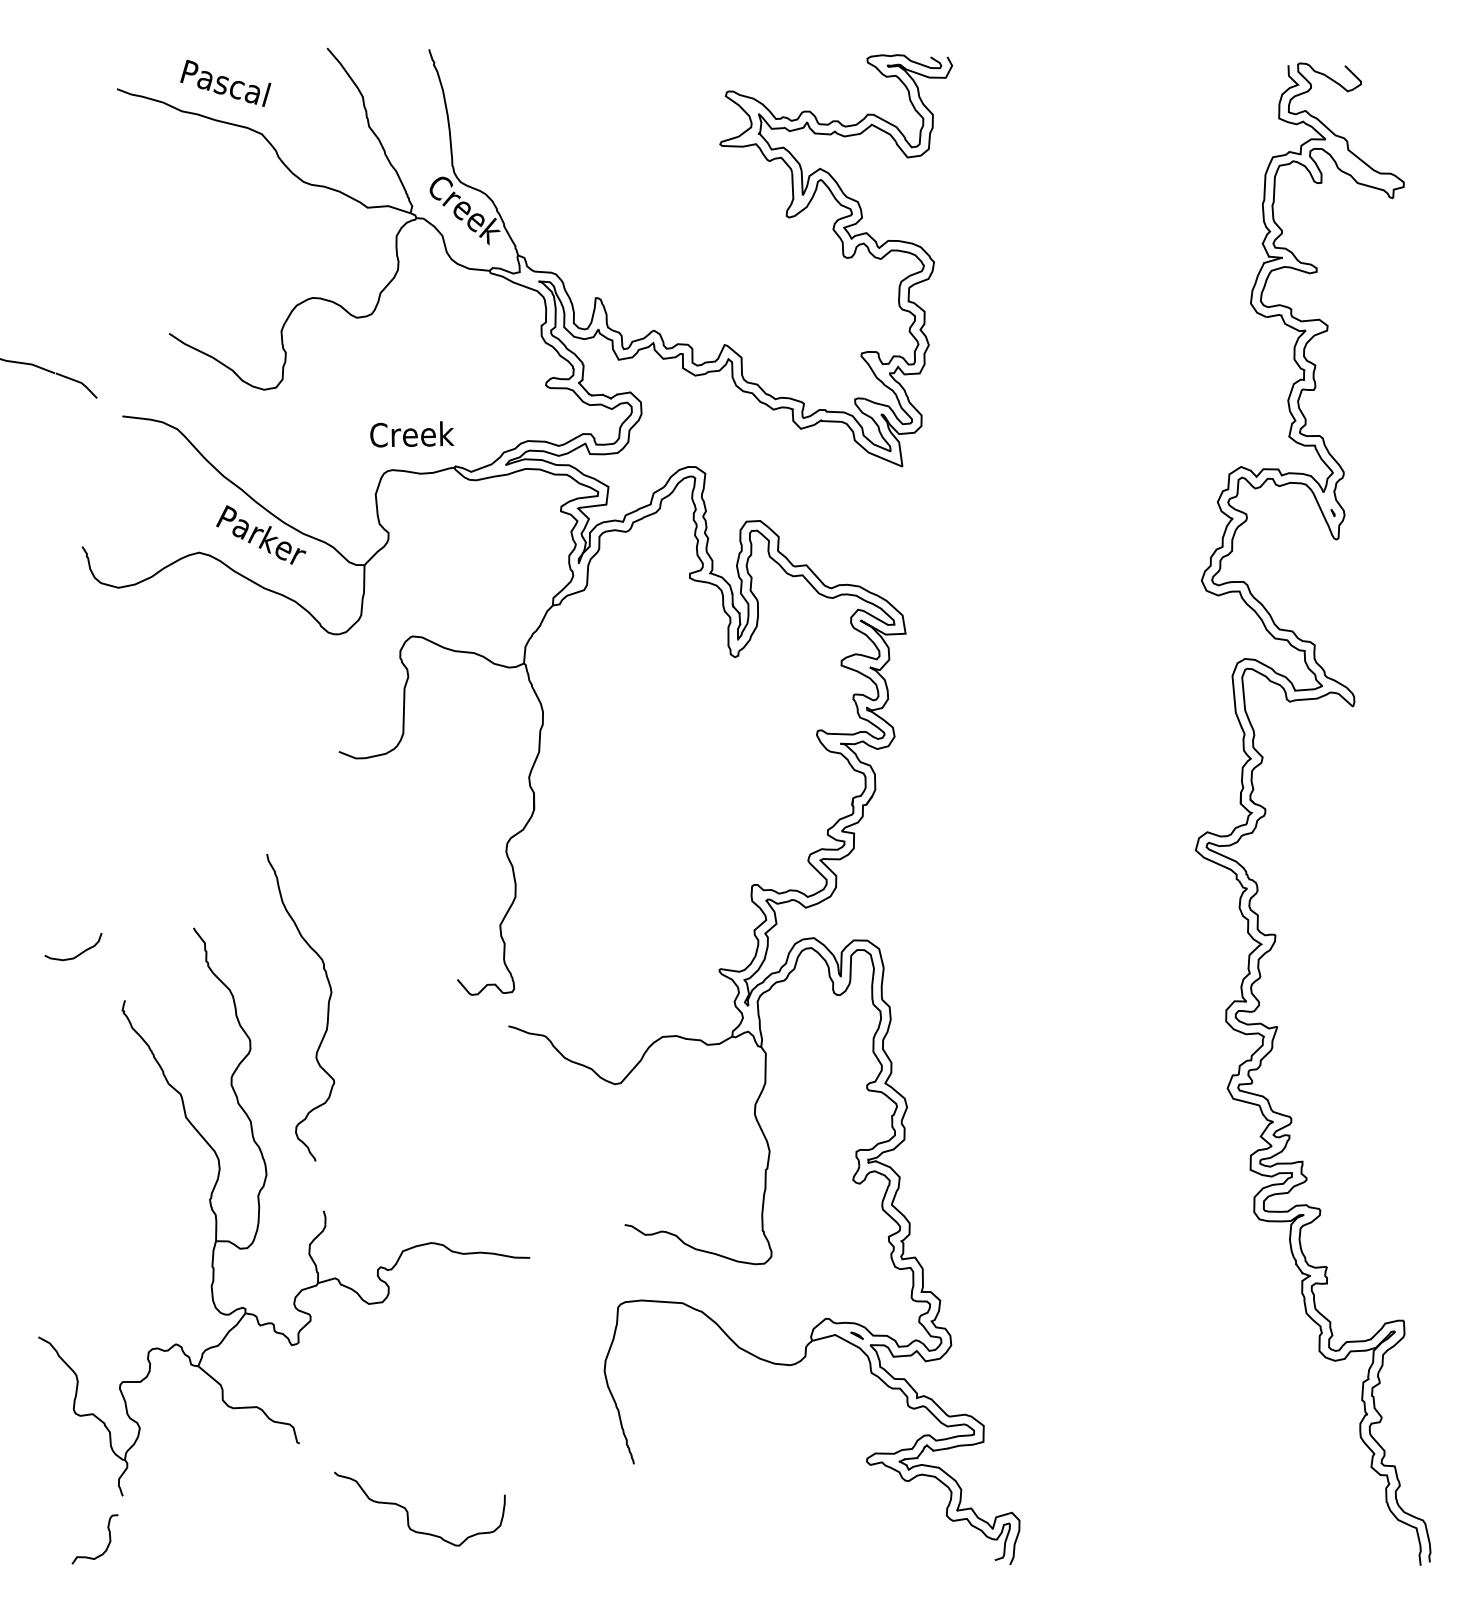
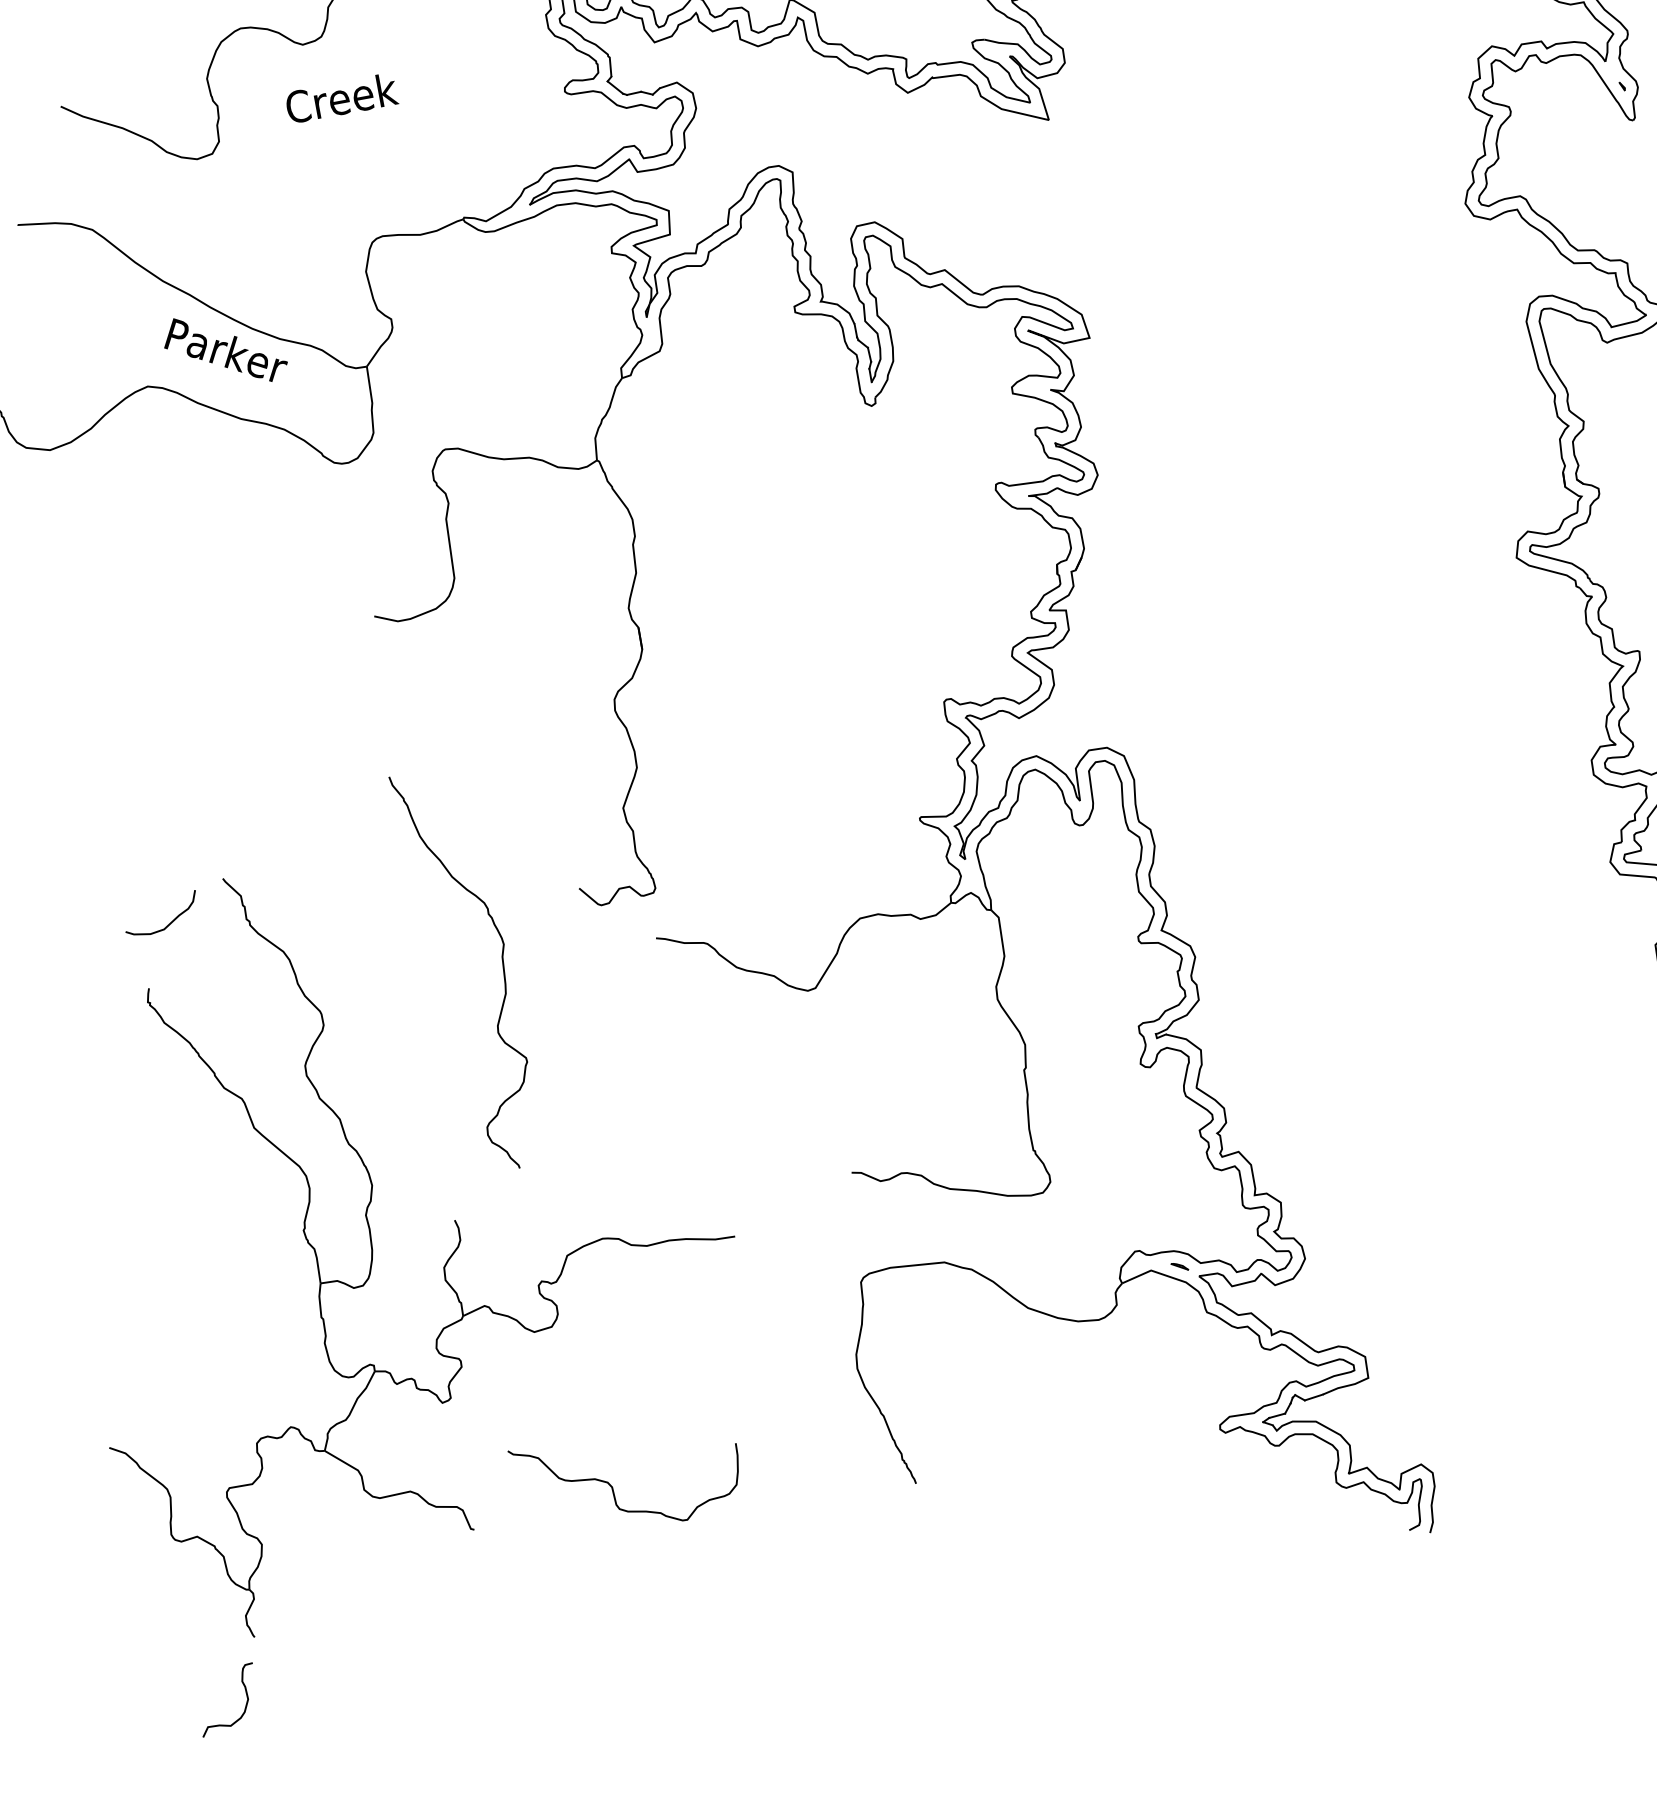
text: (412, 434) -> (342, 98), moved
curve: (77, 954) -> (168, 923), moved
curve: (327, 1007) -> (501, 964), moved
curve: (408, 1511) -> (613, 1486), moved

